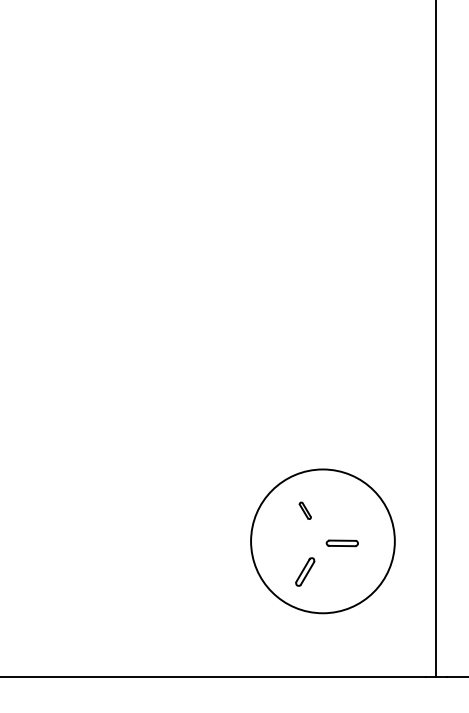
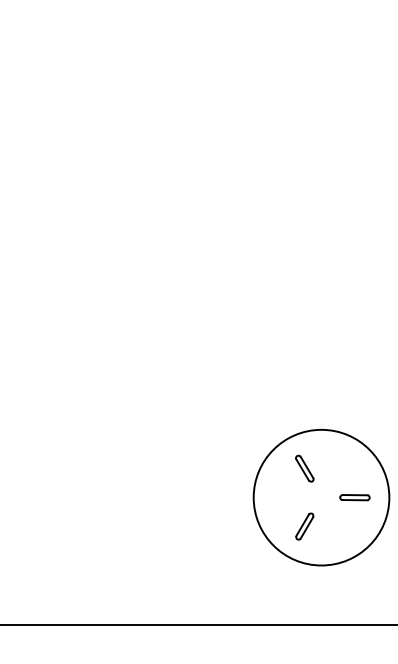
part: (305, 510) -> (305, 468), size x1.67
part: (341, 543) -> (354, 497), moved

